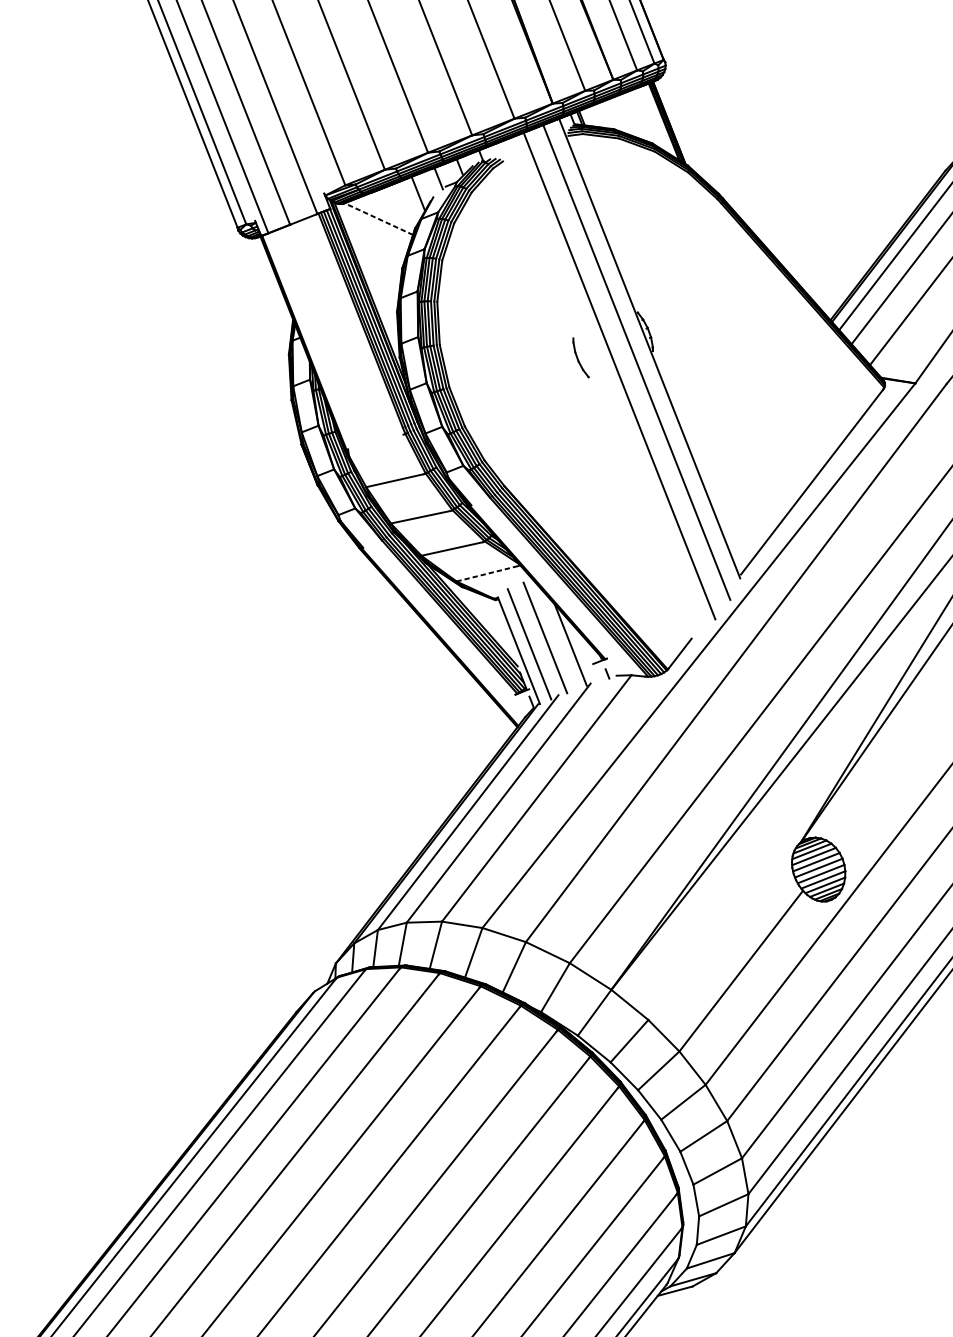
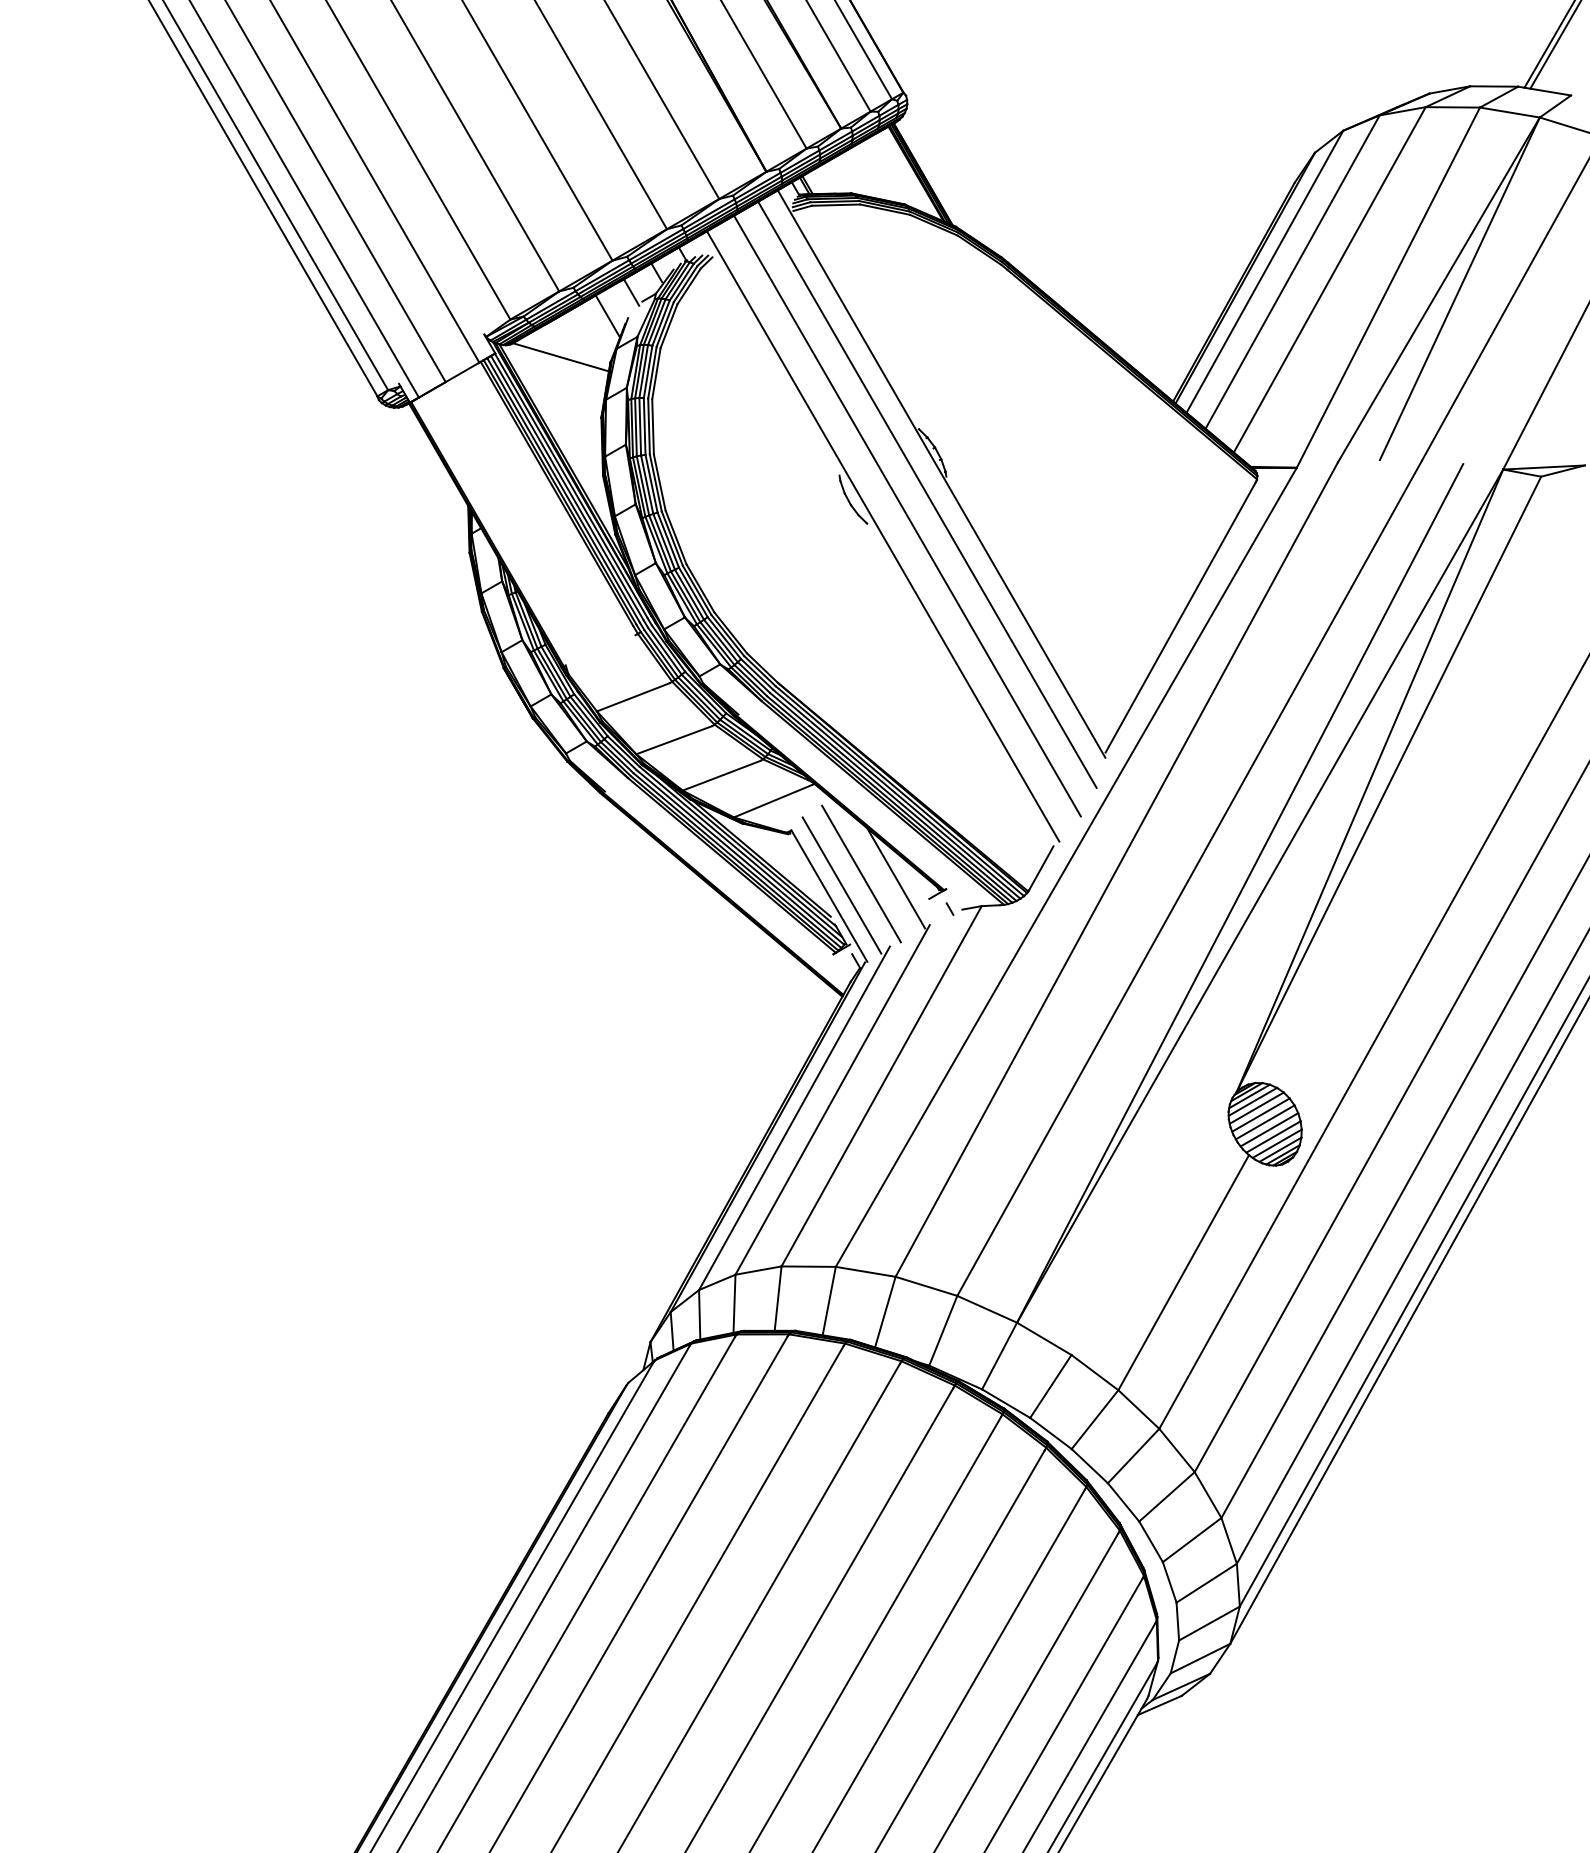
line: (378, 219) -> (560, 357), dashed -> solid
line: (598, 388) -> (882, 536), added
line: (487, 574) -> (773, 801), dashed -> solid

